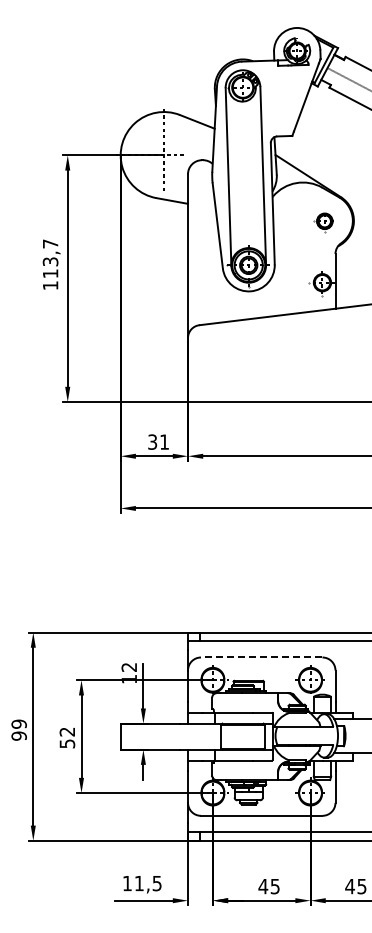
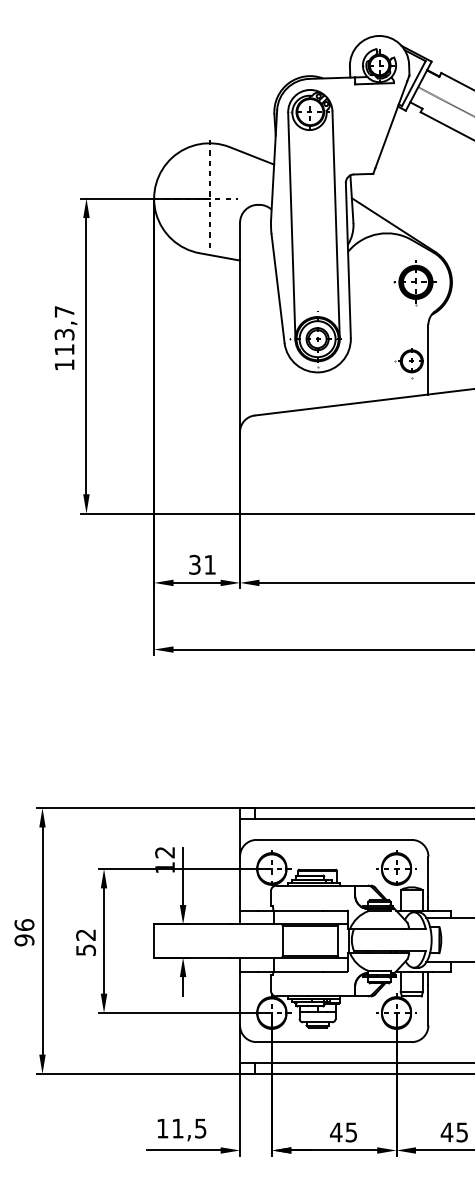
part: (323, 221) -> (413, 283), size x1.67
line: (261, 657) -> (333, 839), dashed -> solid
text: (18, 723) -> (23, 924), 99 -> 96

